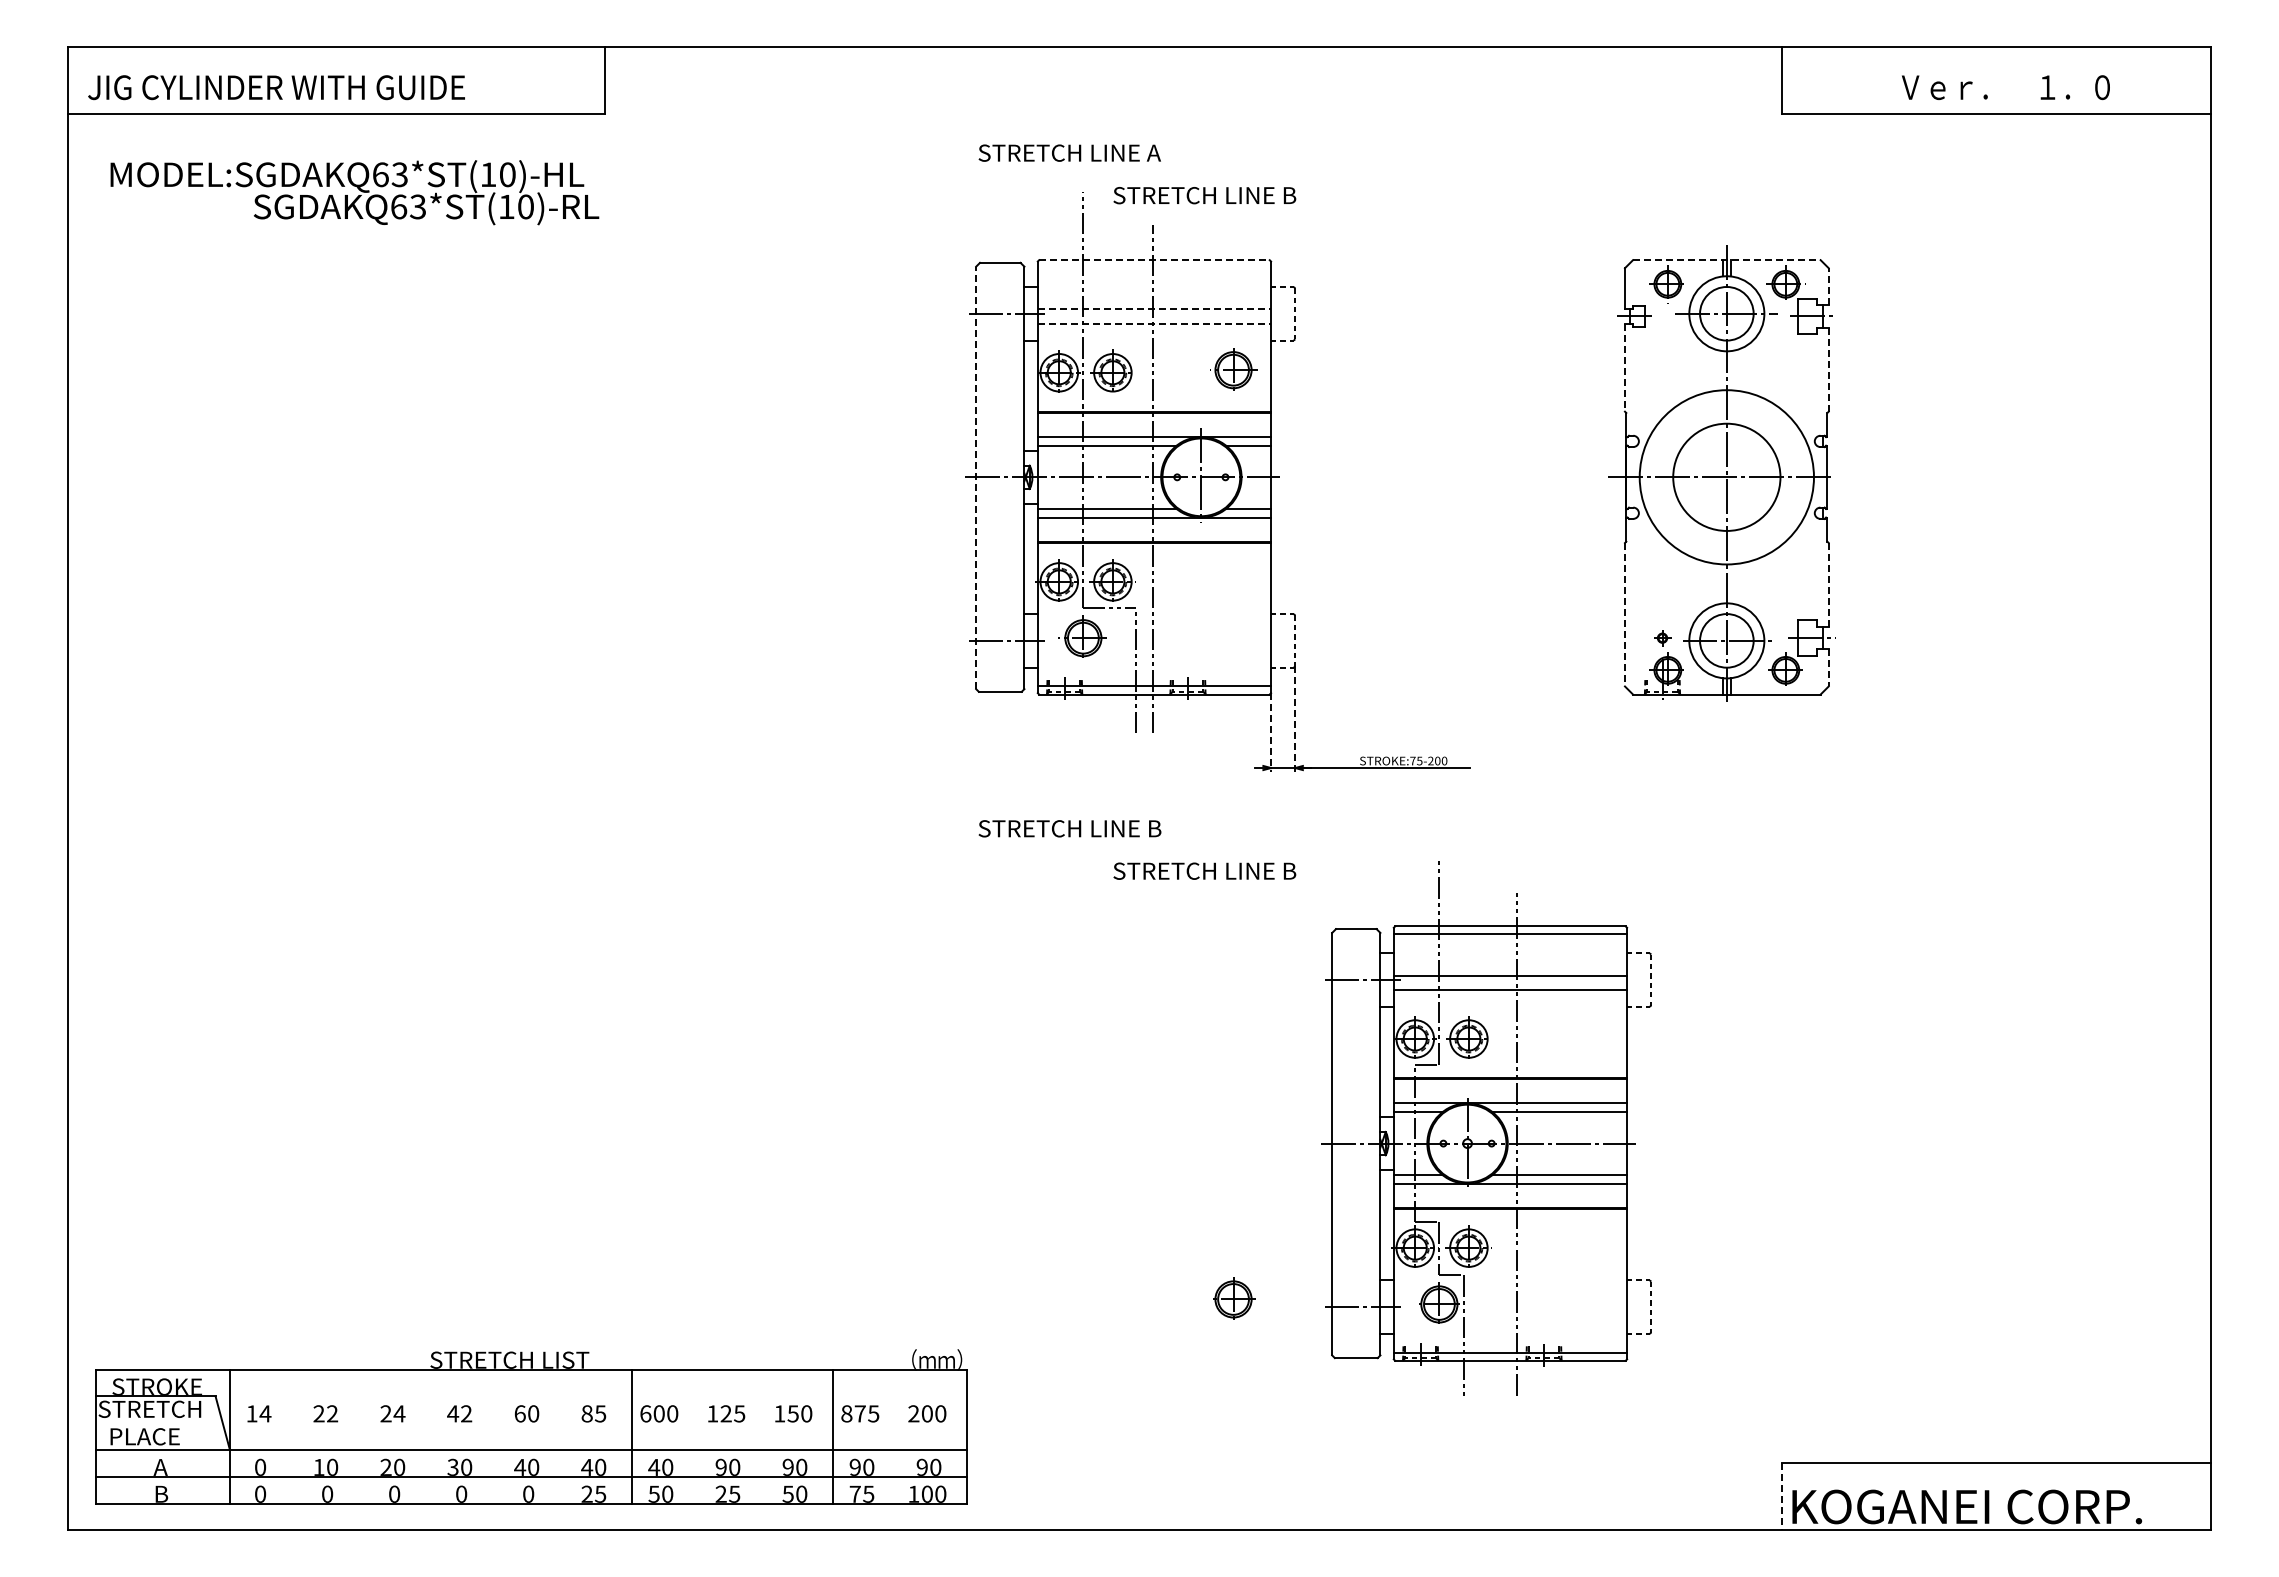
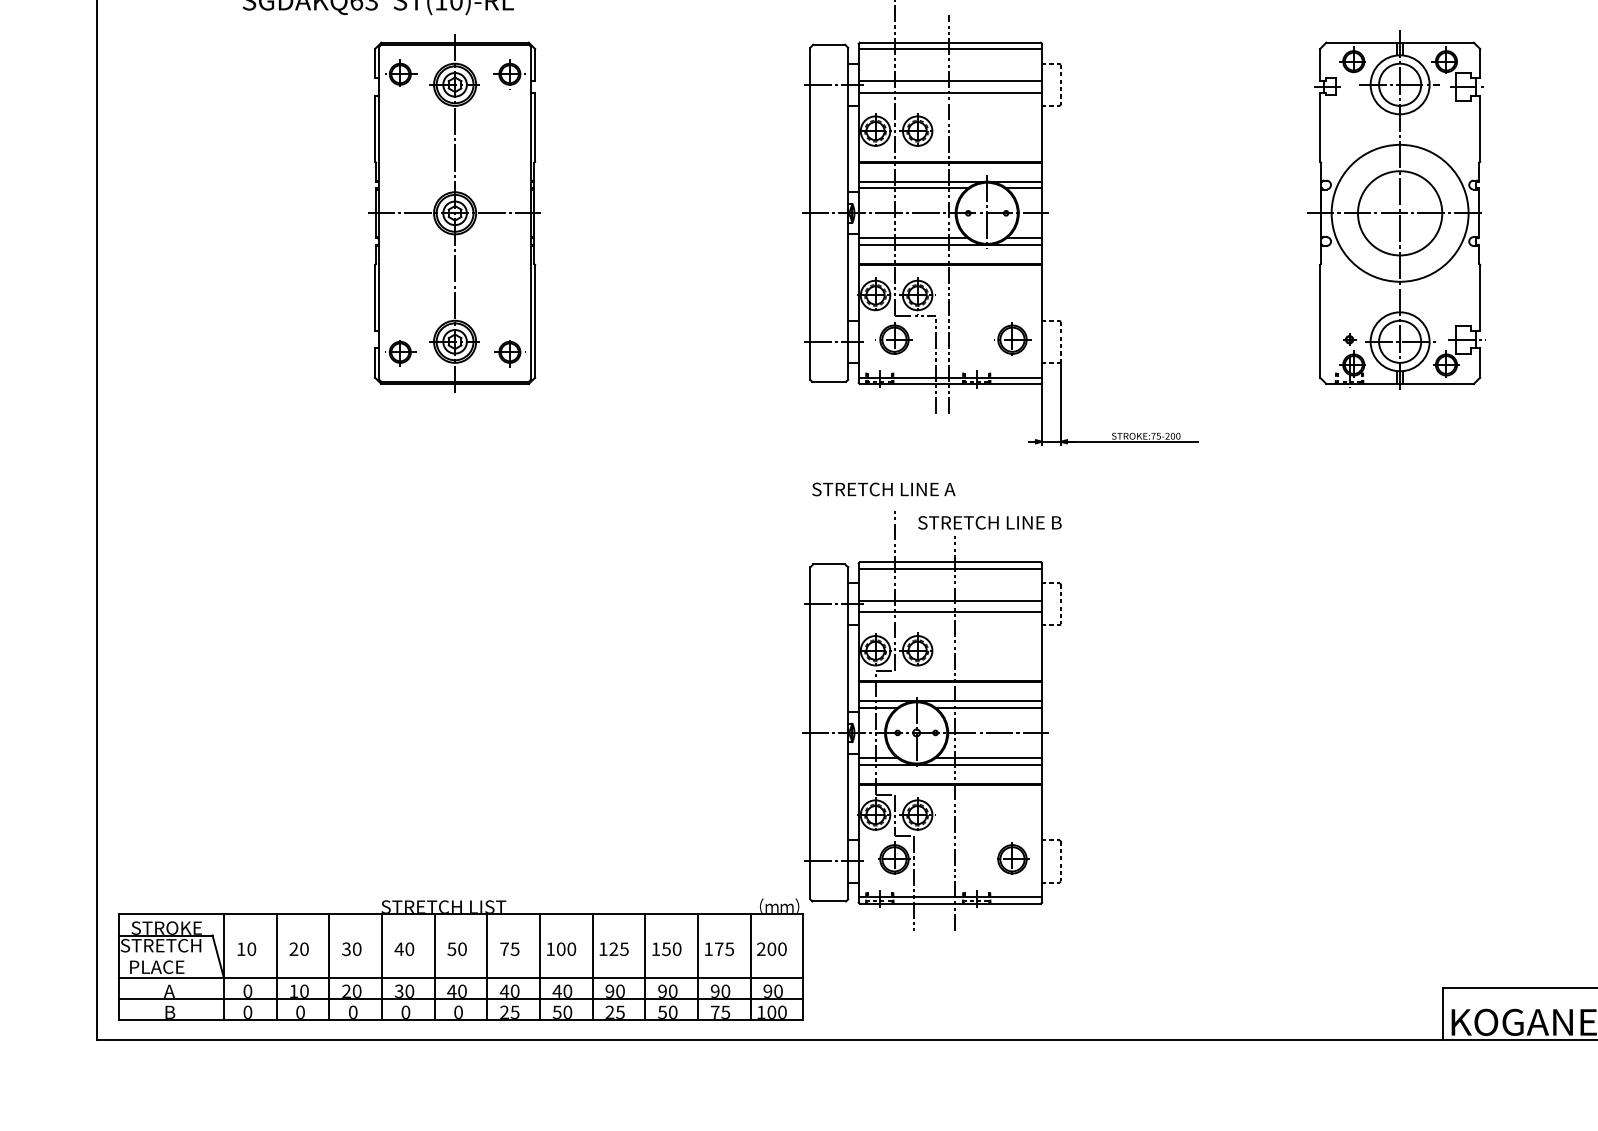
line: (1154, 260) -> (950, 42), dashed -> solid
line: (1726, 260) -> (1399, 42), dashed -> solid
line: (1154, 268) -> (950, 49), added
line: (1828, 286) -> (1480, 63), dashed -> solid
line: (1154, 309) -> (950, 81), dashed -> solid
line: (1154, 323) -> (950, 92), dashed -> solid
line: (1624, 368) -> (1319, 127), dashed -> solid
part: (1233, 369) -> (1012, 339), moved
line: (1828, 369) -> (1480, 128), dashed -> solid
part: (523, 477) -> (454, 213), added
line: (976, 477) -> (810, 213), dashed -> solid
line: (1828, 585) -> (1480, 298), dashed -> solid
line: (1624, 614) -> (1319, 321), dashed -> solid
line: (1828, 667) -> (1480, 362), dashed -> solid
line: (1295, 719) -> (1061, 403), dashed -> solid
line: (1271, 733) -> (1042, 414), dashed -> solid
text: (1154, 828) -> (950, 489), STRETCH LINE B -> STRETCH LINE A
part: (1486, 1128) -> (931, 721), moved
text: (265, 1413) -> (251, 948), 14 -> 10
text: (332, 1413) -> (304, 948), 22 -> 20
text: (392, 1413) -> (351, 948), 24 -> 30
text: (466, 1413) -> (409, 948), 42 -> 40
text: (519, 1413) -> (451, 948), 60 -> 50
text: (586, 1413) -> (504, 948), 85 -> 75
text: (645, 1413) -> (550, 948), 600 -> 100
text: (846, 1413) -> (708, 948), 875 -> 175
line: (296, 1436) -> (276, 967), added
line: (364, 1436) -> (329, 967), added
line: (431, 1436) -> (382, 967), added
line: (498, 1436) -> (434, 967), added
line: (565, 1436) -> (487, 967), added
line: (699, 1436) -> (592, 967), added
line: (766, 1436) -> (645, 967), added
line: (900, 1436) -> (750, 967), added
line: (1781, 1496) -> (1443, 1014), dashed -> solid

